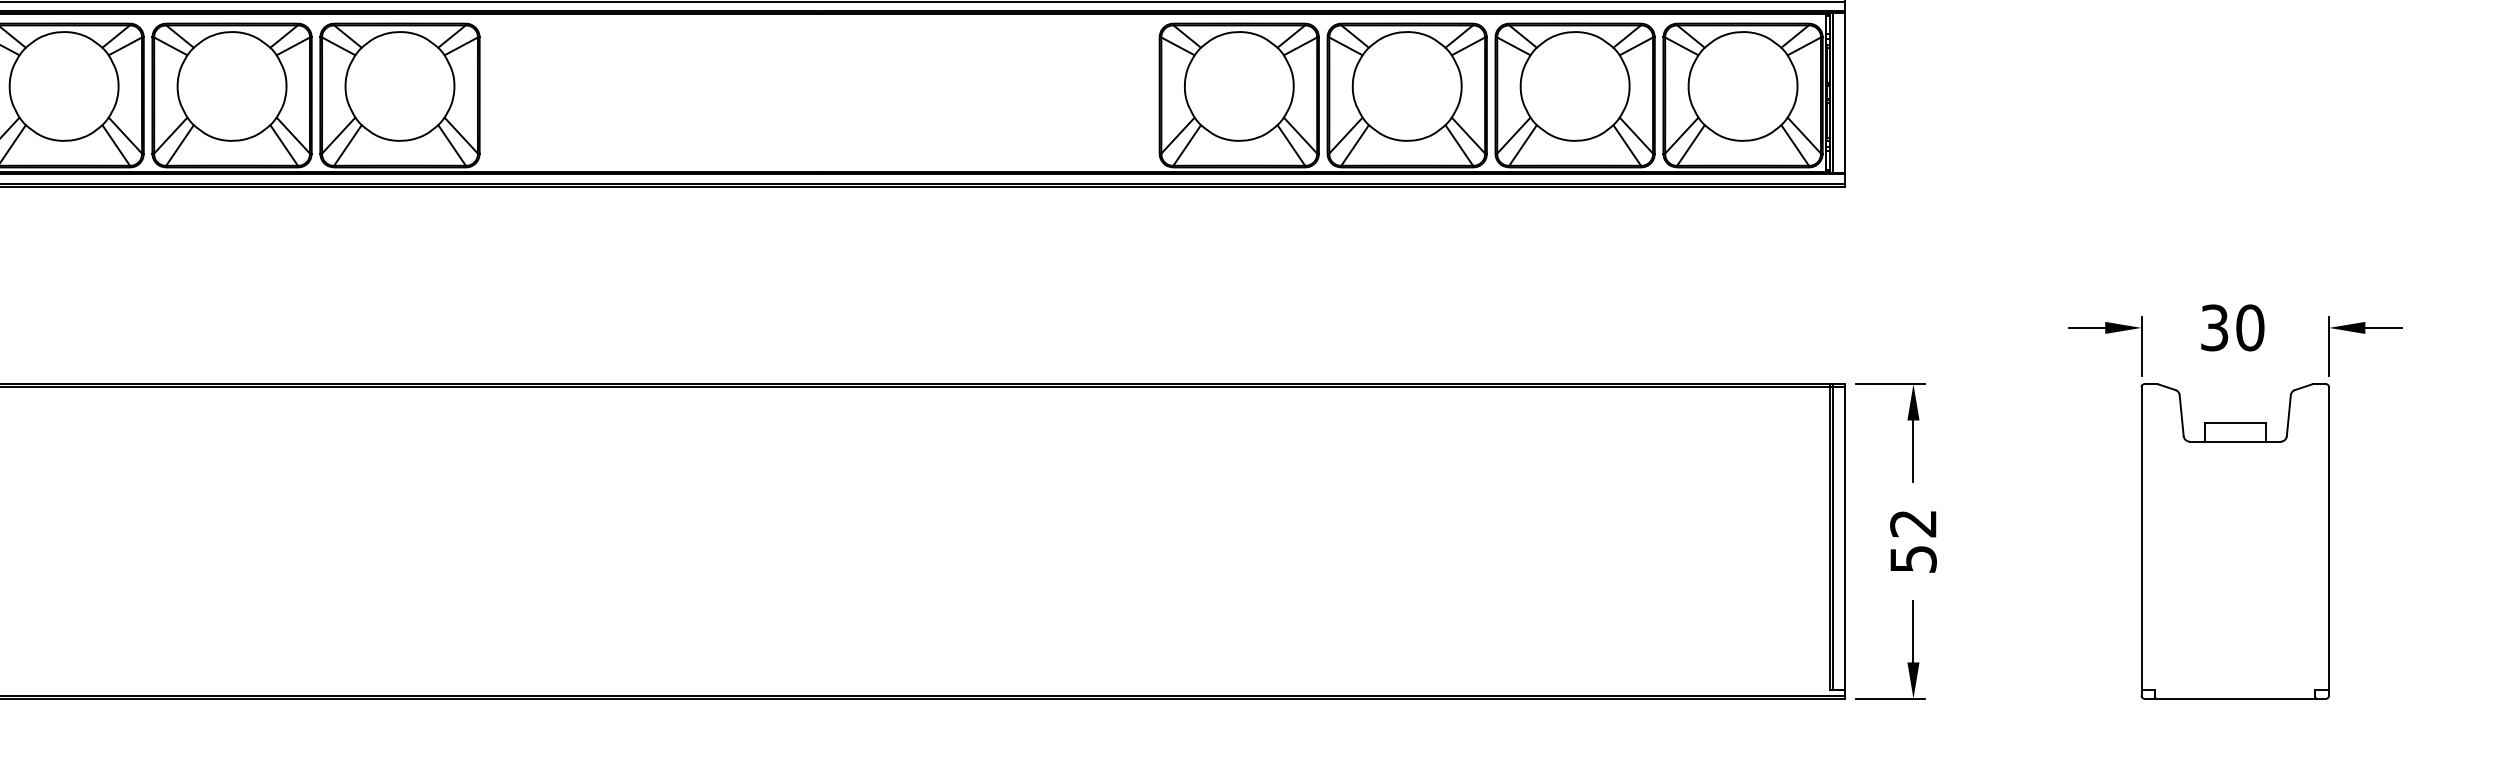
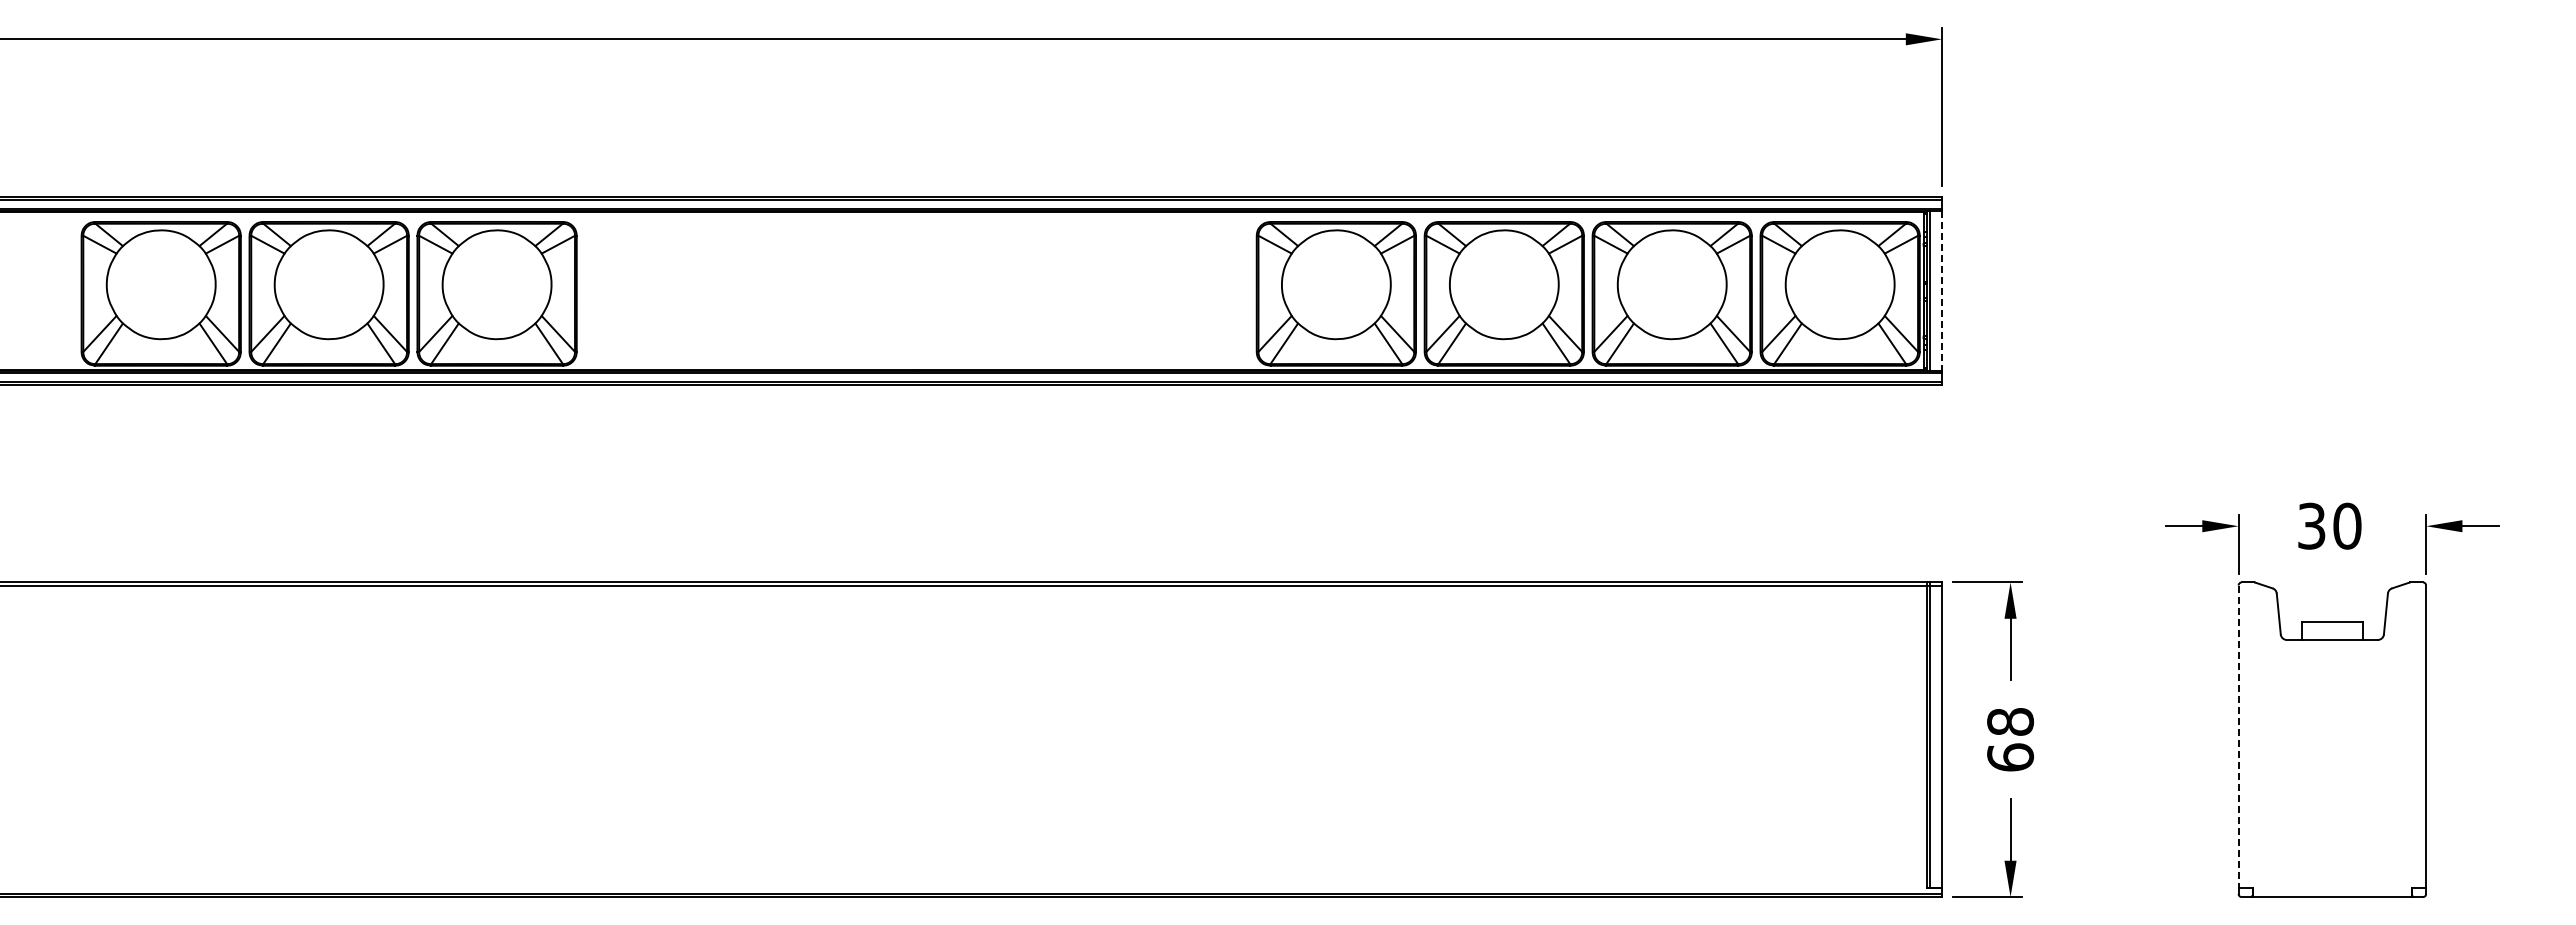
line: (1845, 93) -> (1942, 291), solid -> dashed
line: (2141, 539) -> (2238, 737), solid -> dashed
text: (1913, 541) -> (2010, 739), 52 -> 68

